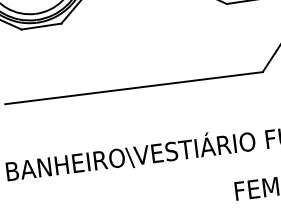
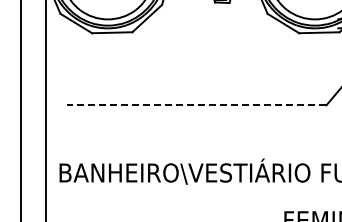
line: (133, 88) -> (196, 105), solid -> dashed

